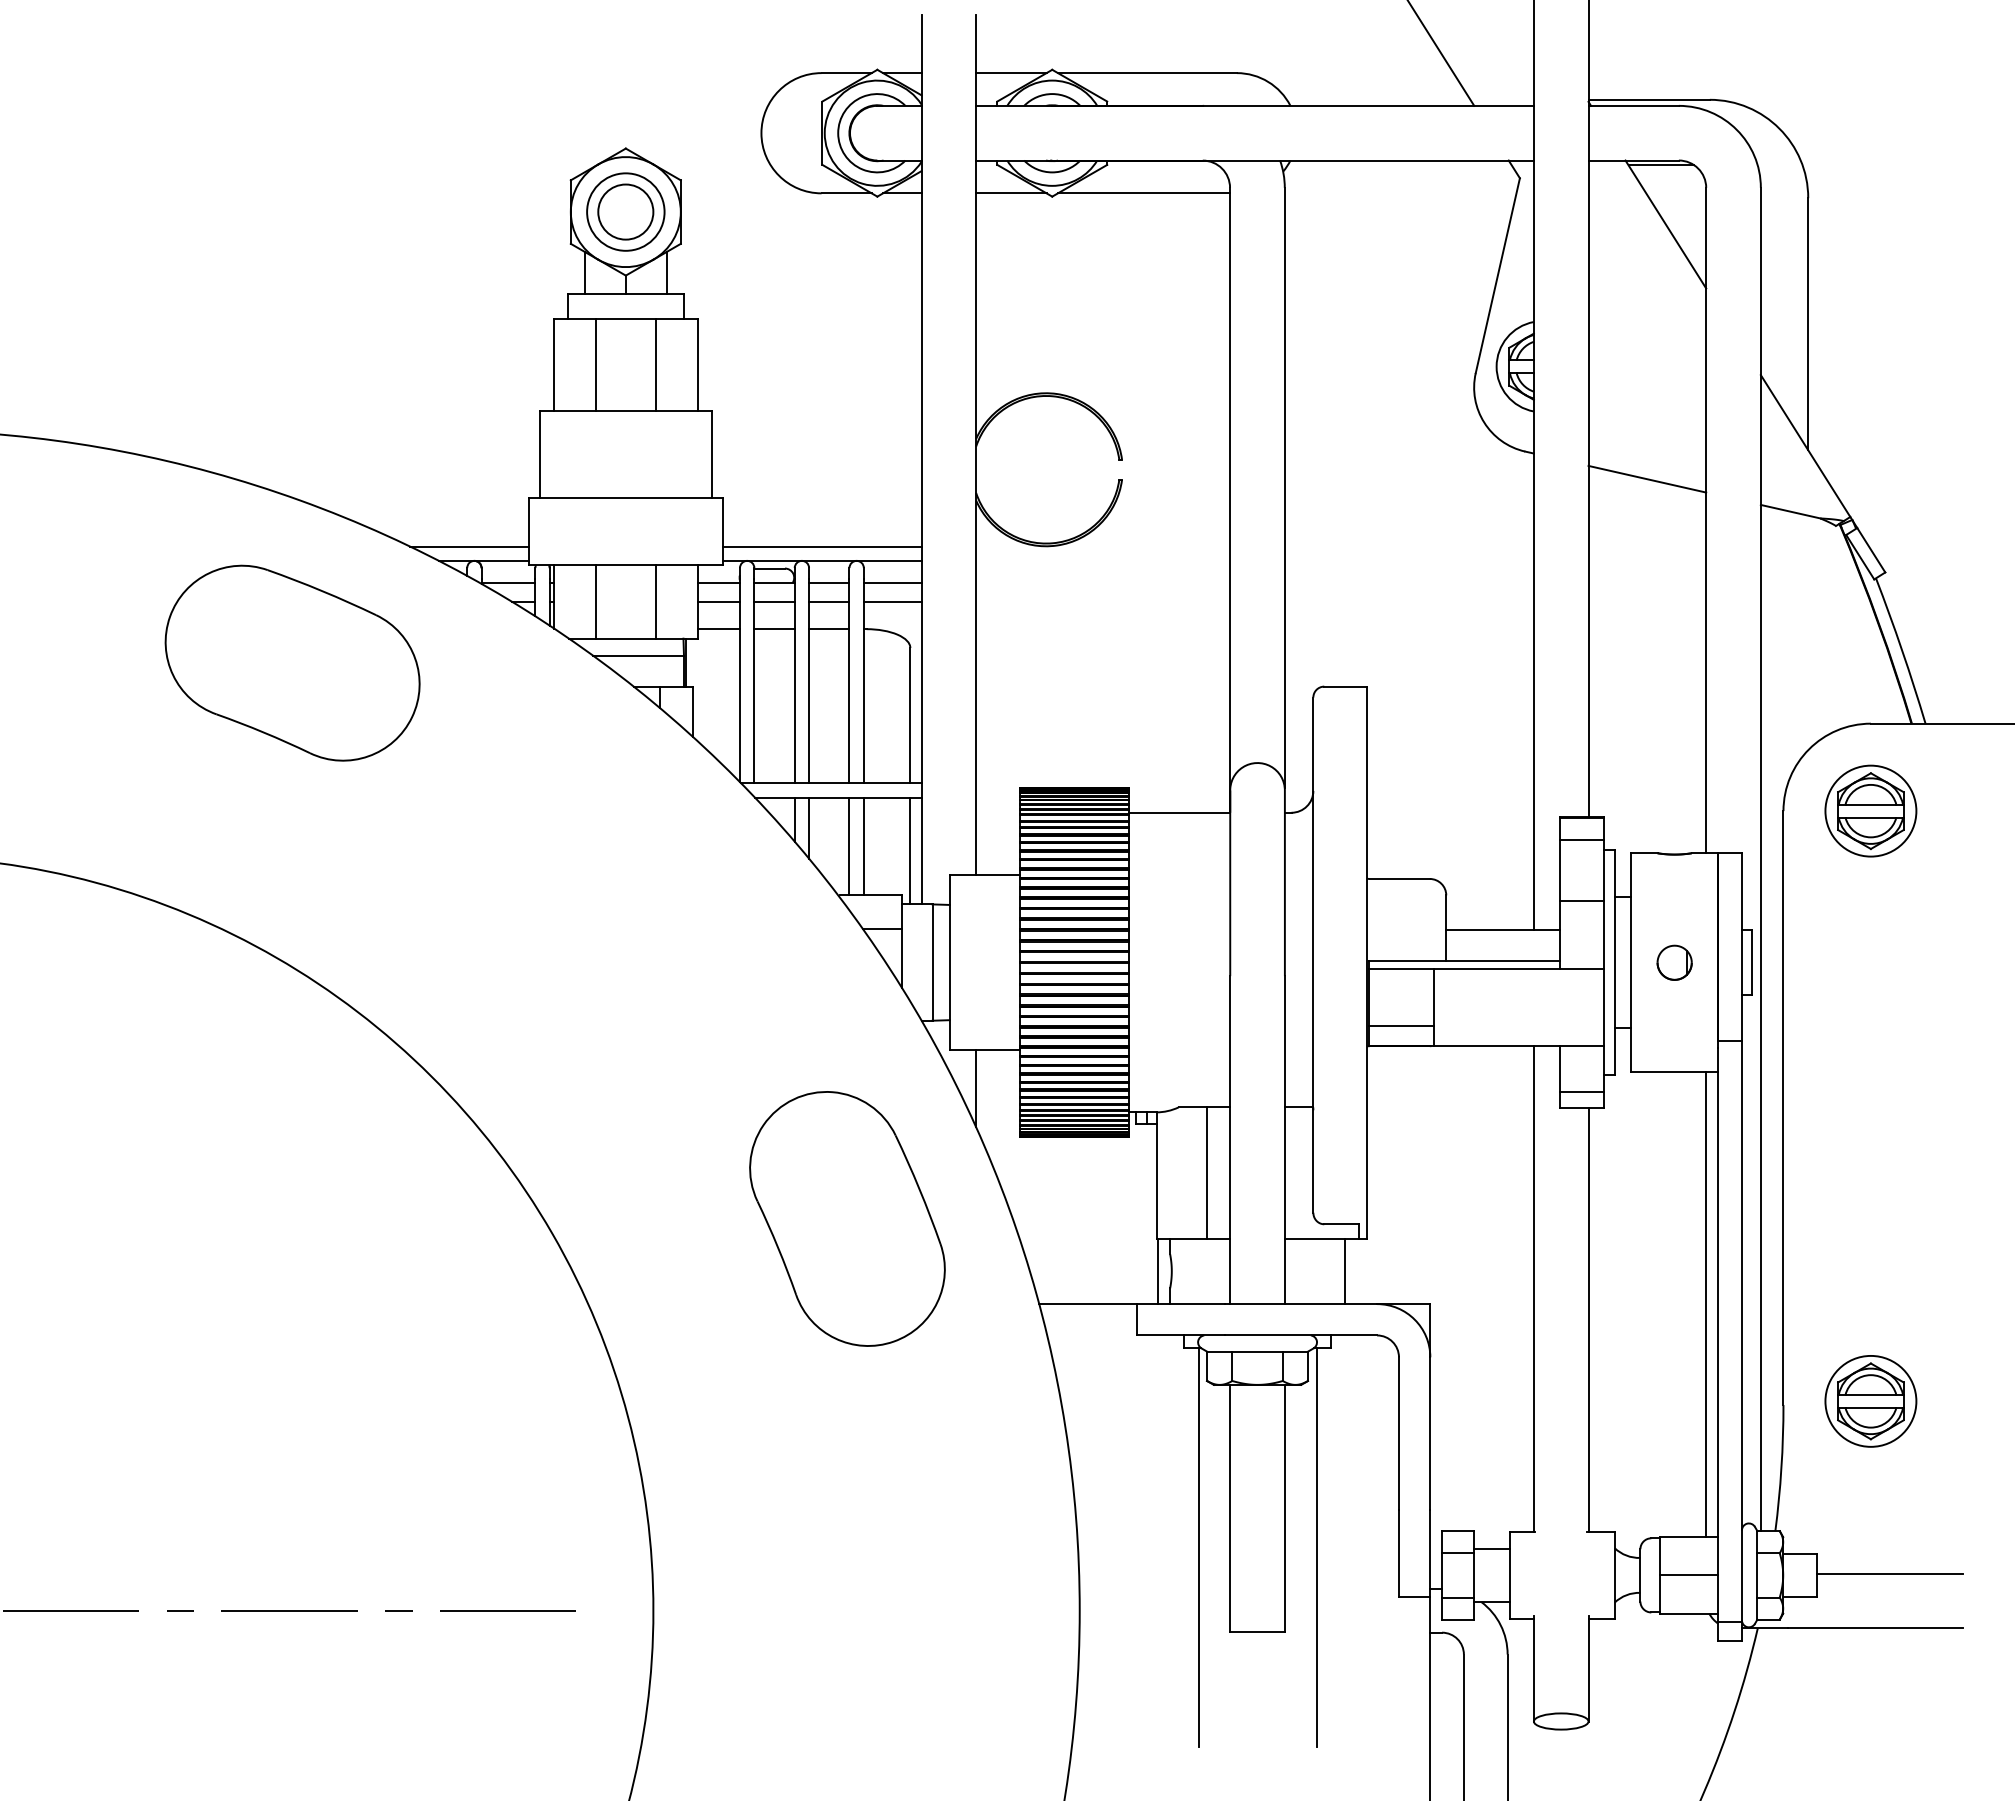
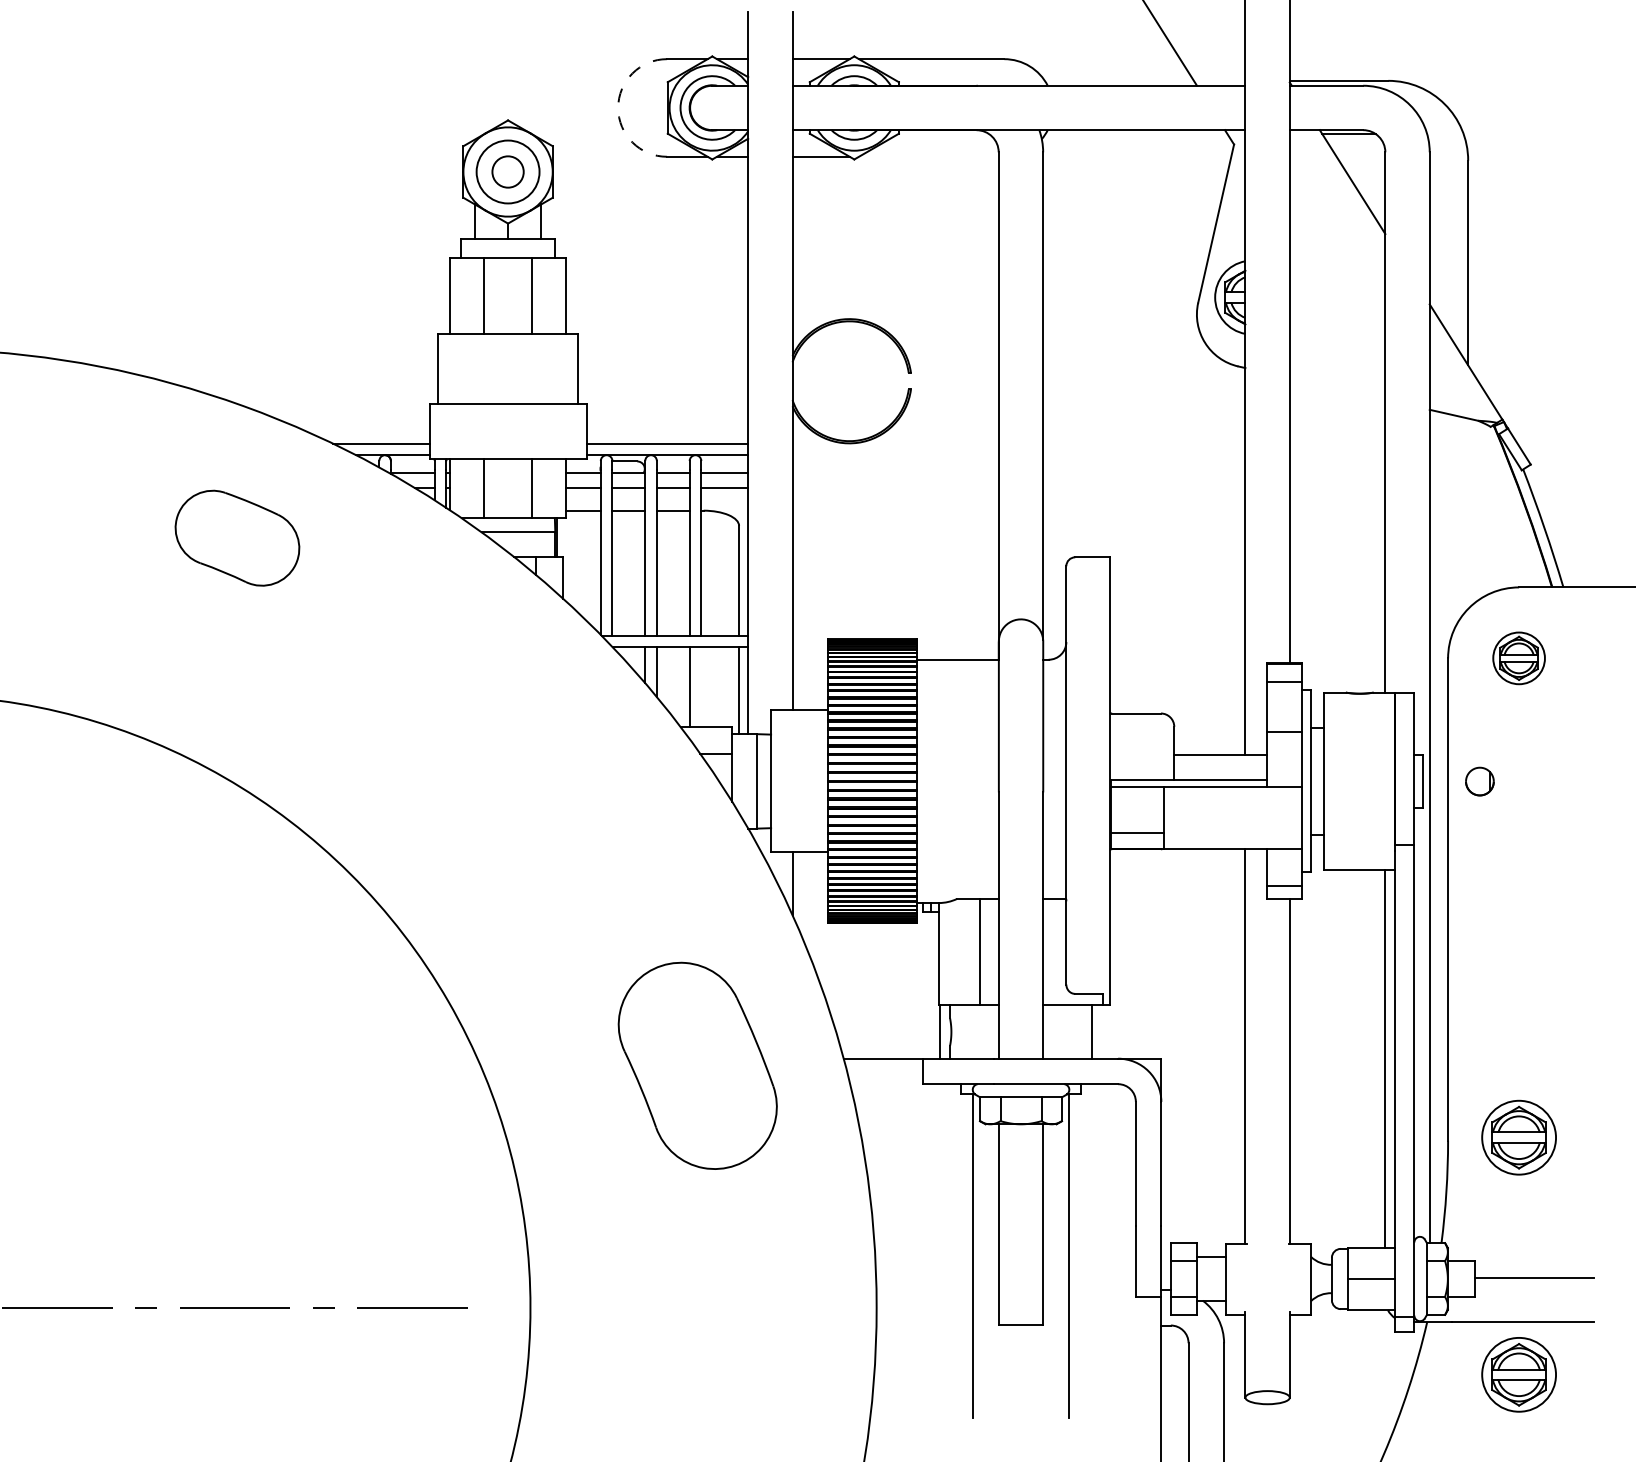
arc: (761, 133) -> (618, 108), solid -> dashed
line: (1143, 193) -> (928, 156), removed
circle: (625, 211) -> (507, 171), size x0.7
line: (1647, 478) -> (1337, 388), removed
part: (292, 662) -> (237, 537), size x0.6
part: (1870, 810) -> (1518, 657), size x0.7
line: (863, 845) -> (701, 686), removed
part: (1674, 962) -> (1479, 781), moved
part: (847, 1218) -> (697, 1065), moved
part: (1870, 1693) -> (1518, 1374), added

